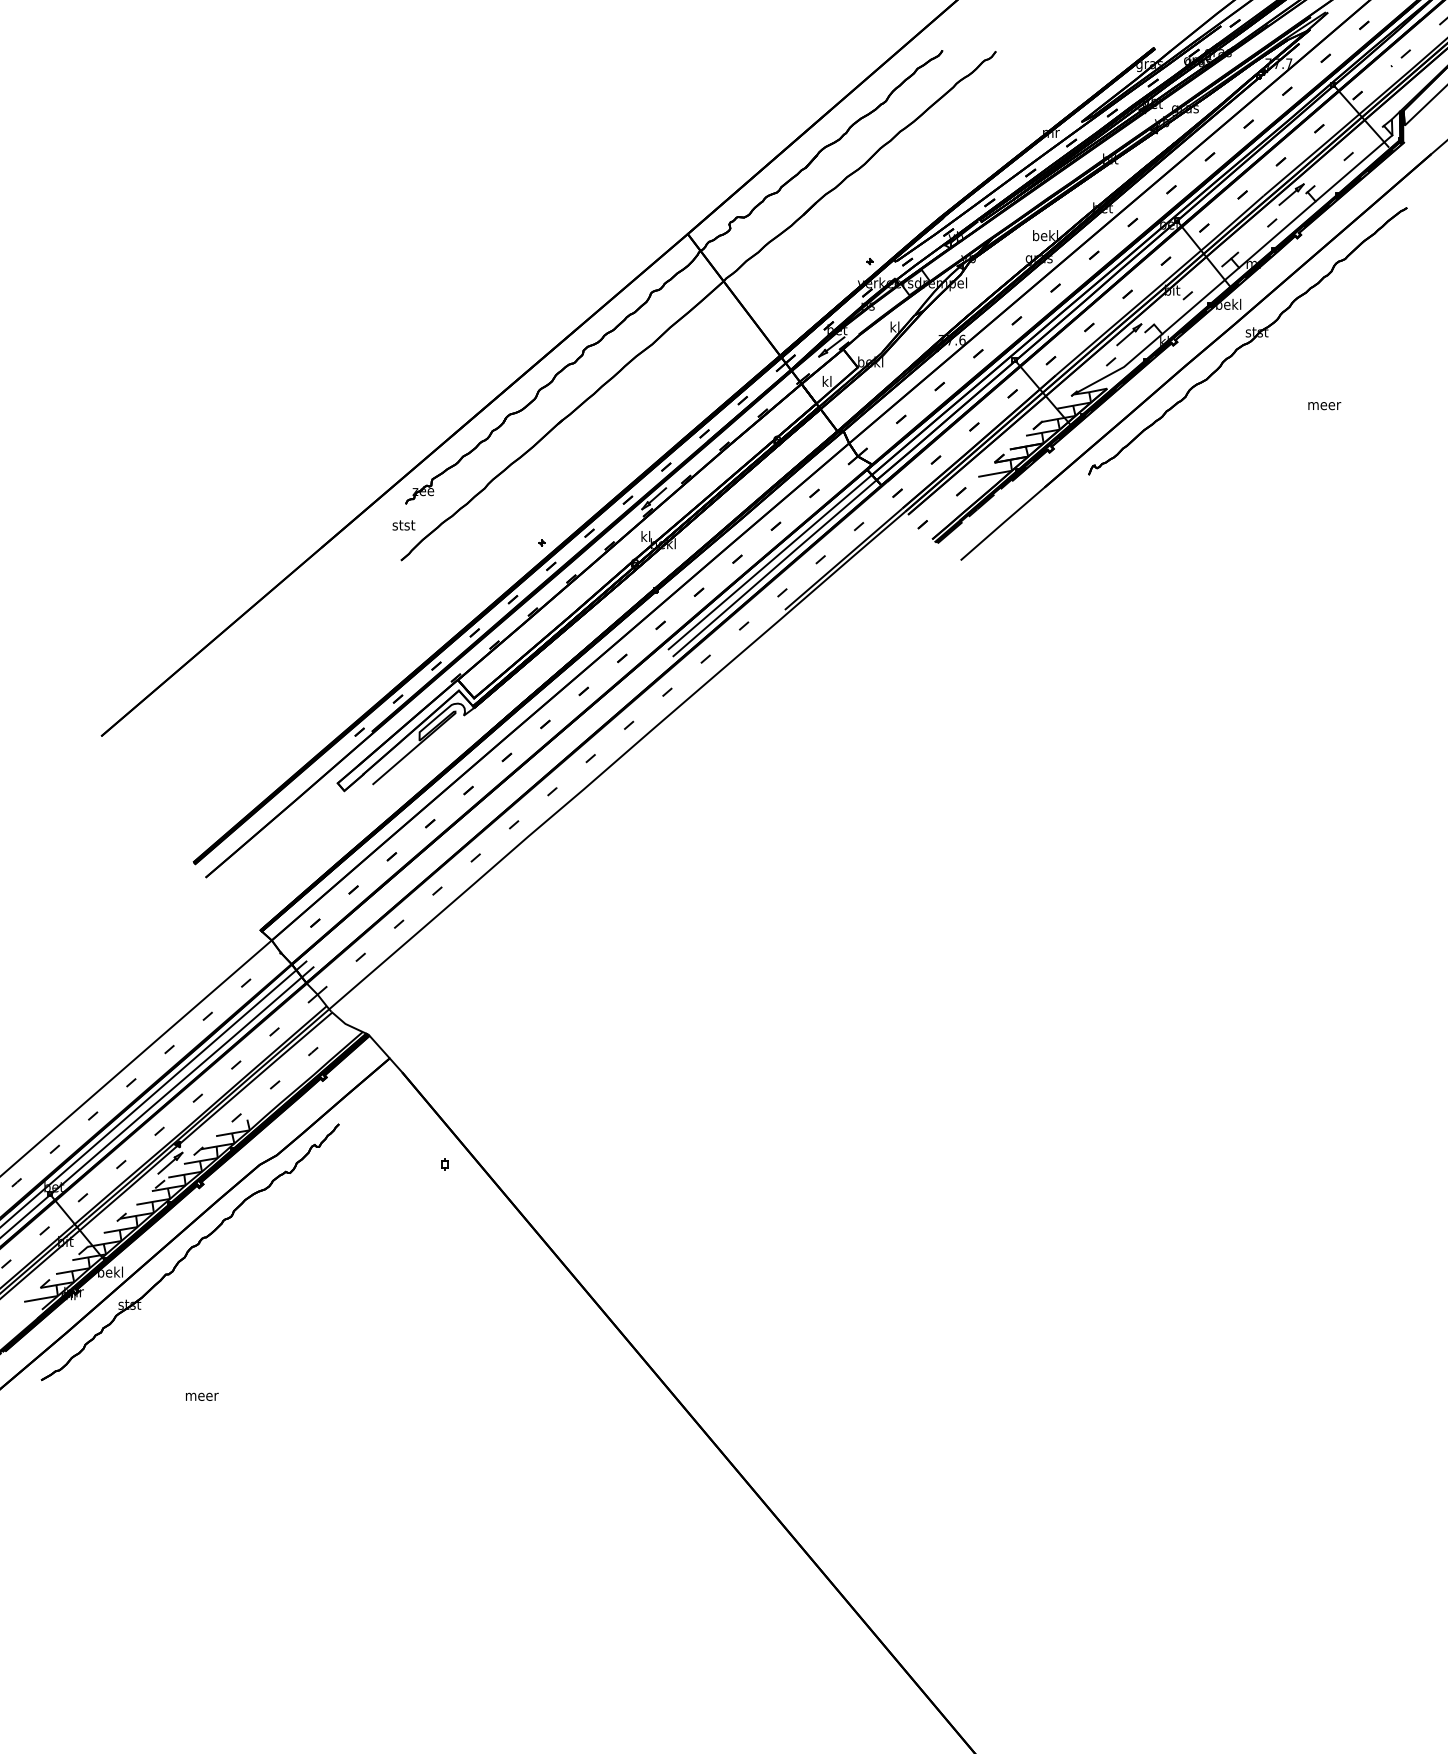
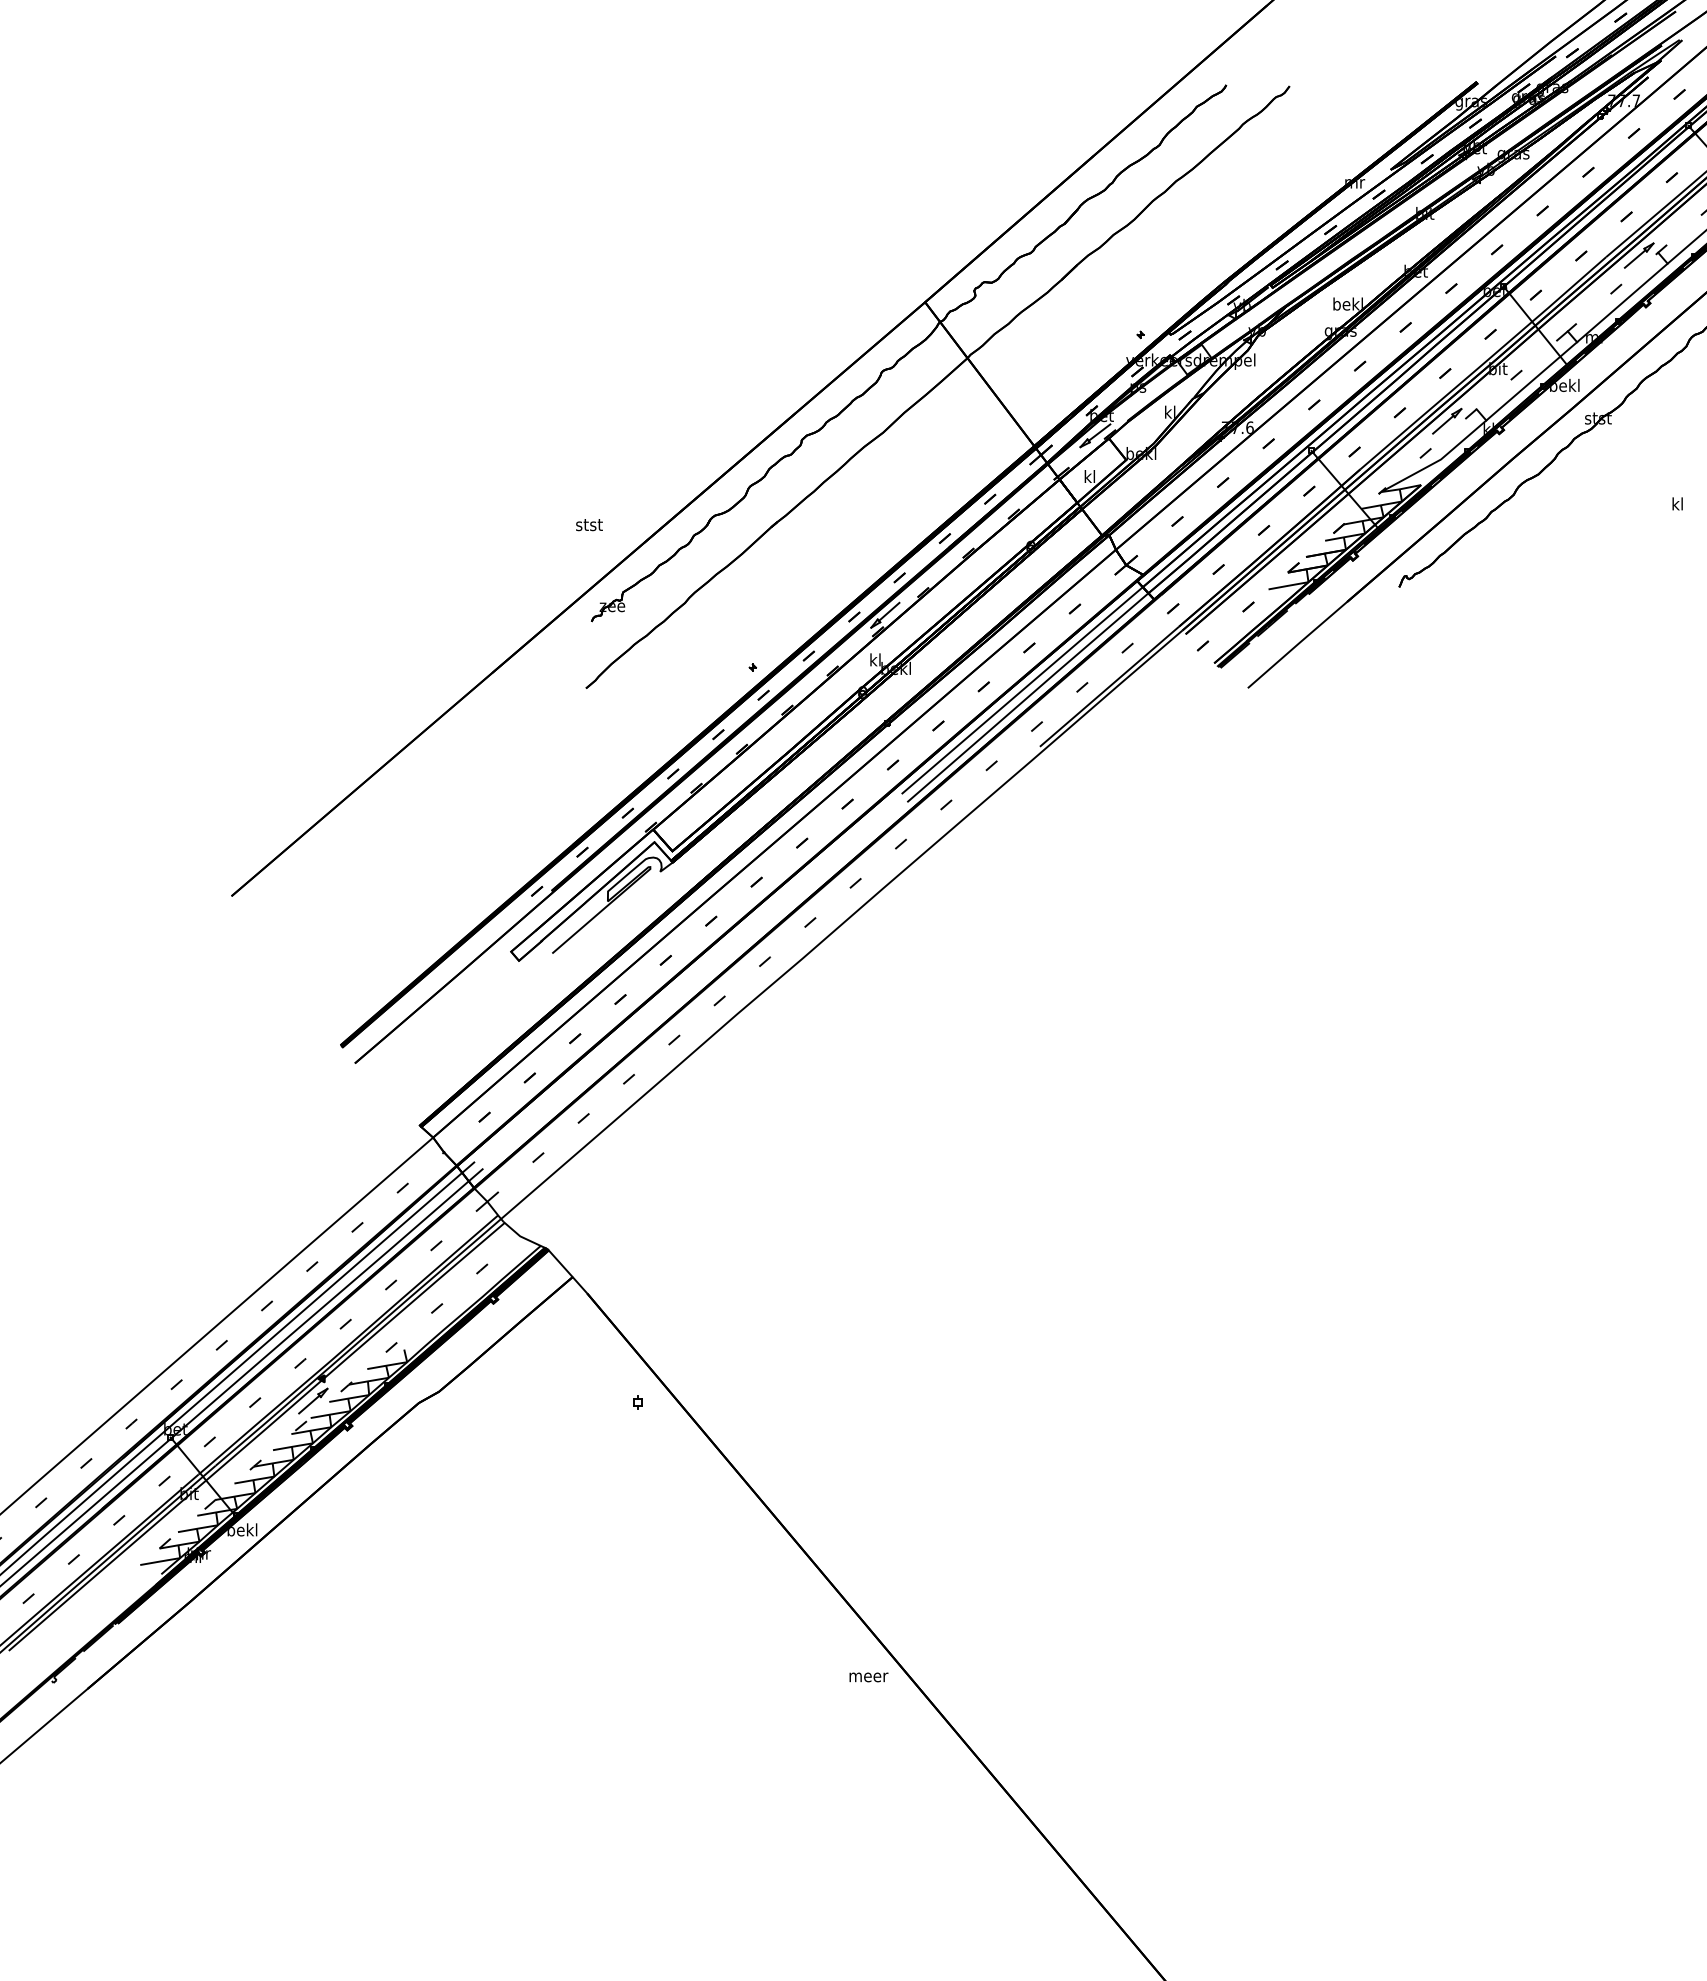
text: (1324, 404) -> (1678, 503), meer -> kl
text: (403, 525) -> (588, 525), moved
part: (189, 1252) -> (335, 1506), removed
text: (202, 1396) -> (869, 1676), moved

